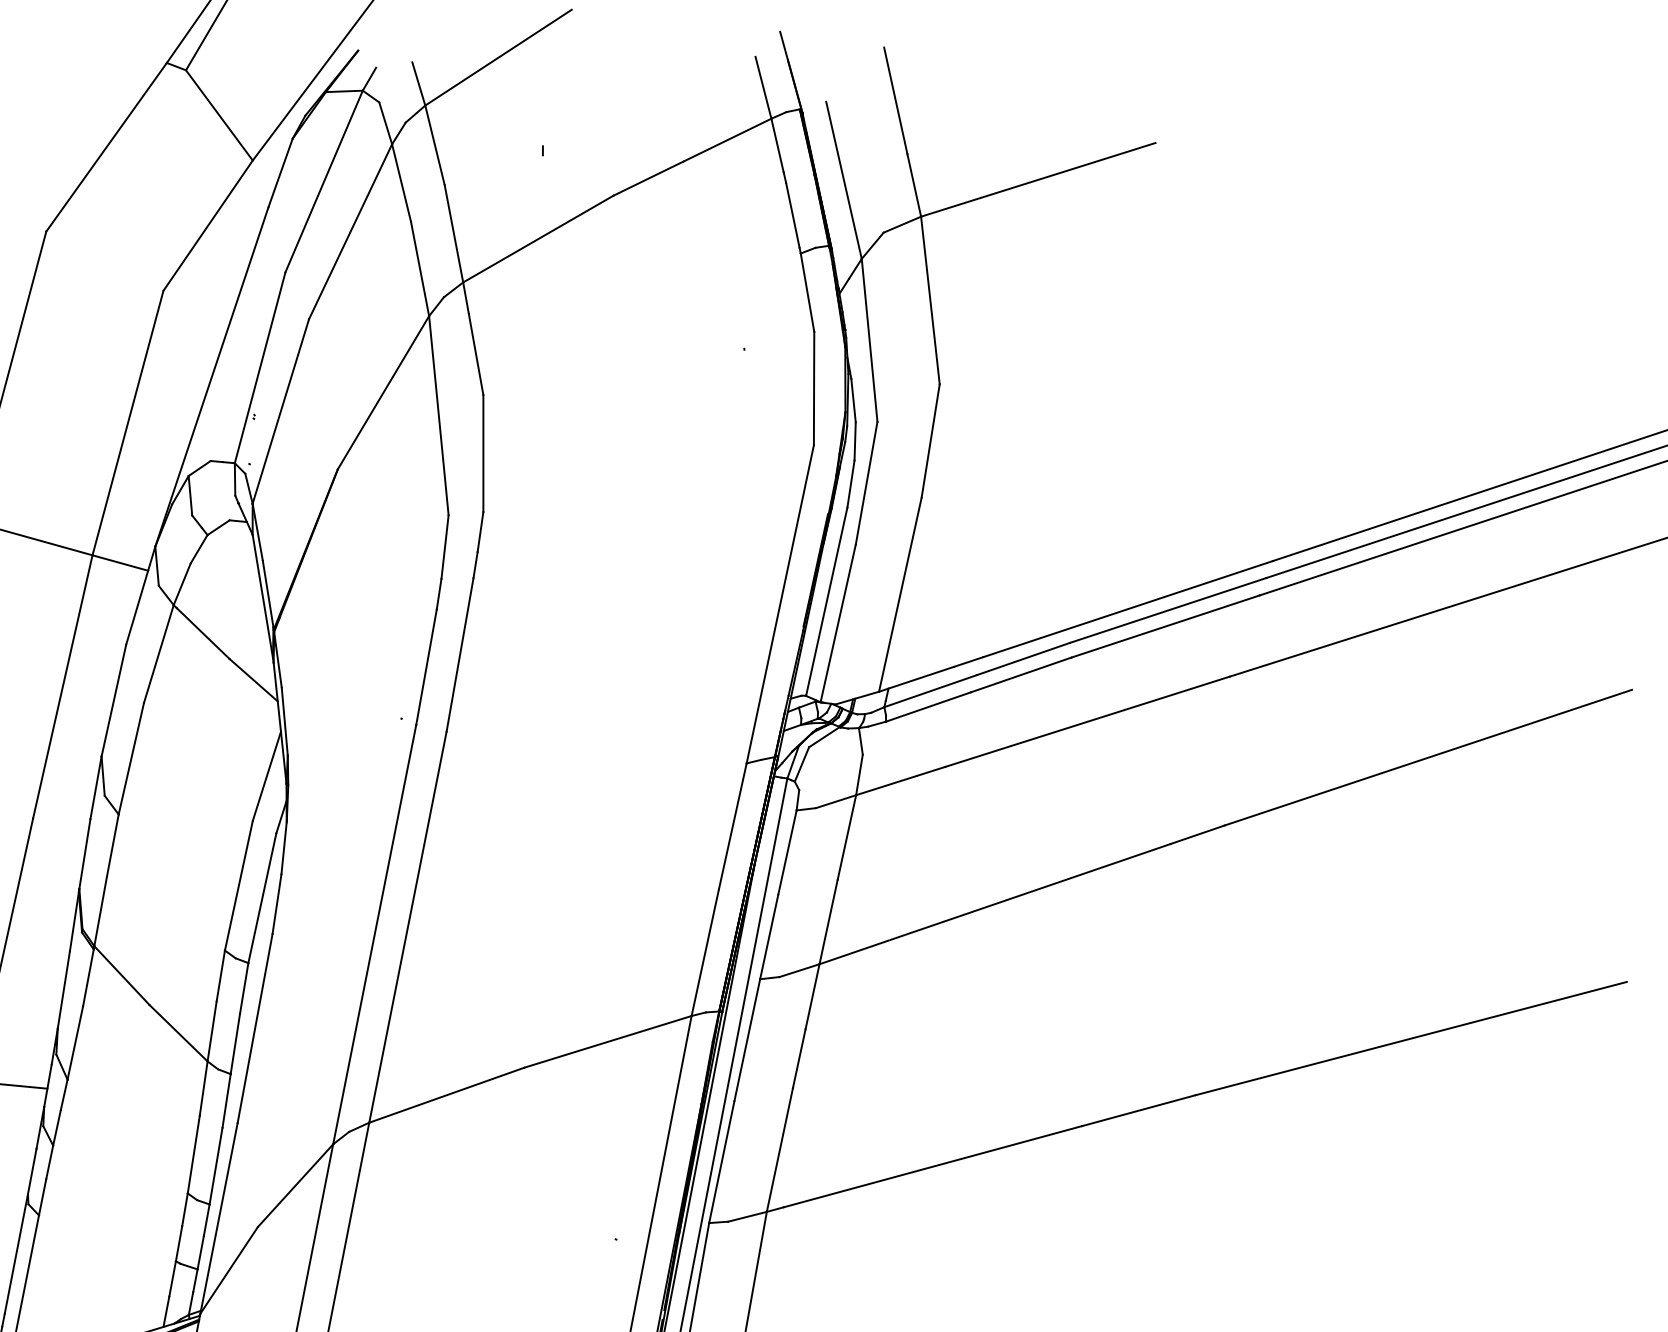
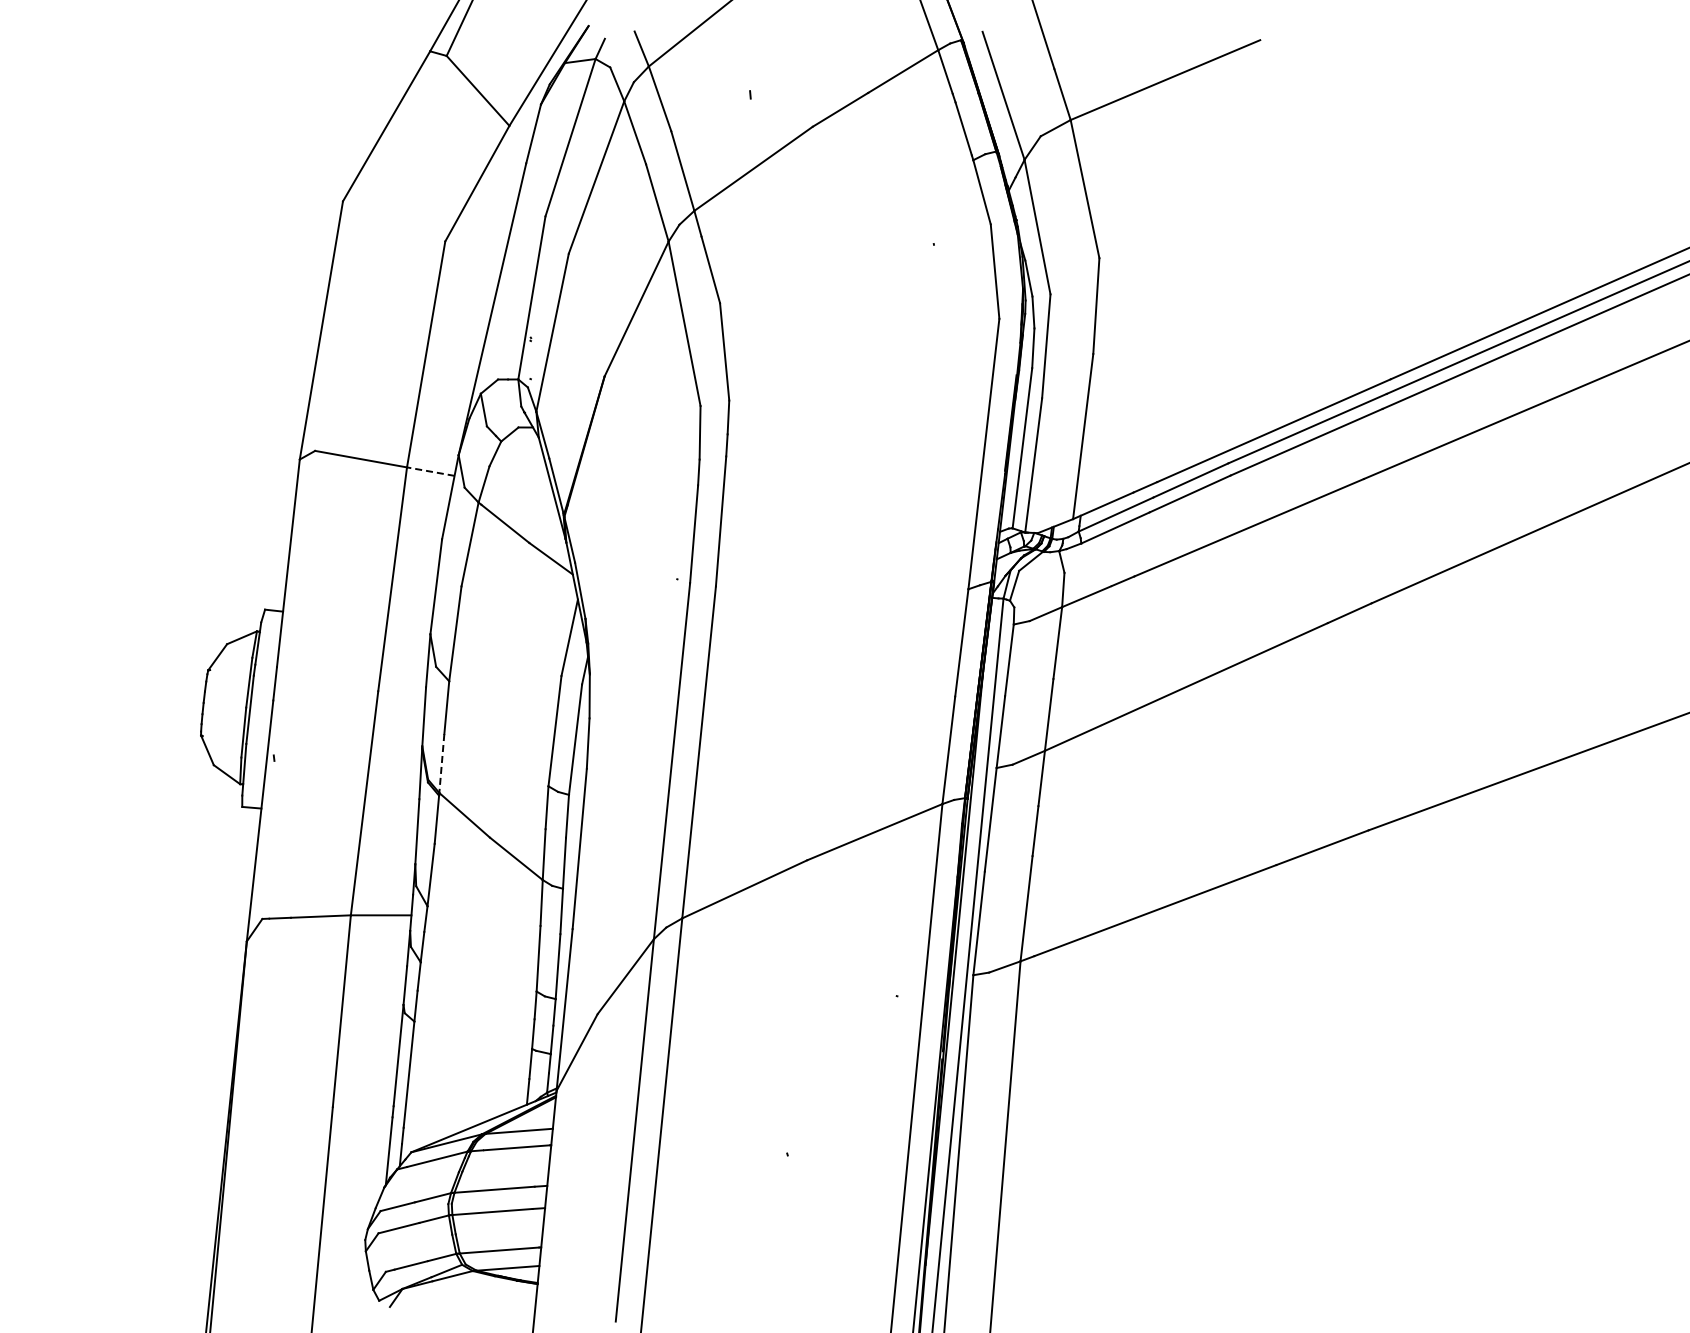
line: (120, 562) -> (430, 471), solid -> dashed
line: (100, 911) -> (441, 763), solid -> dashed

